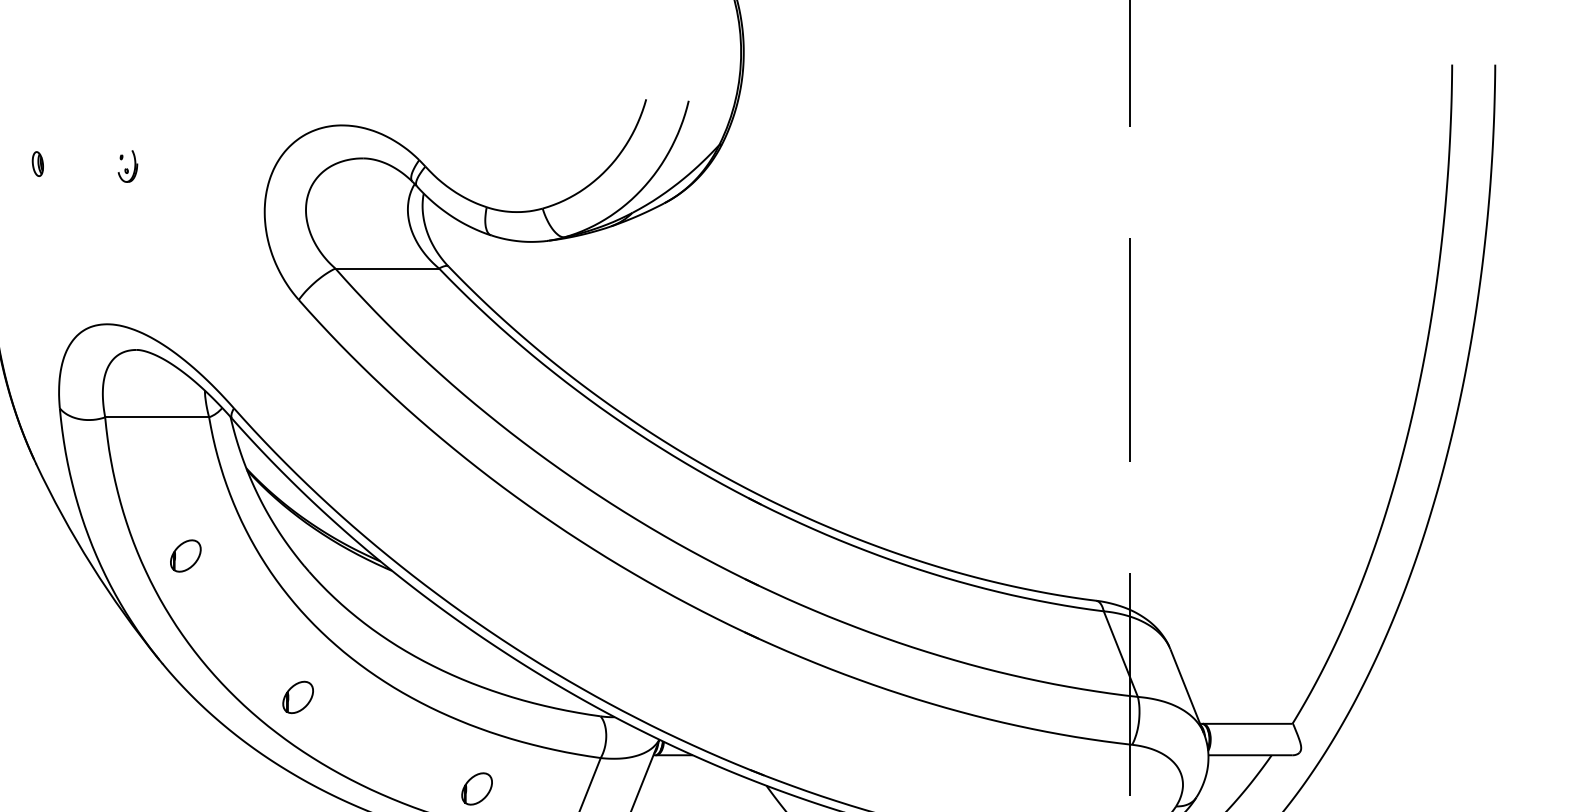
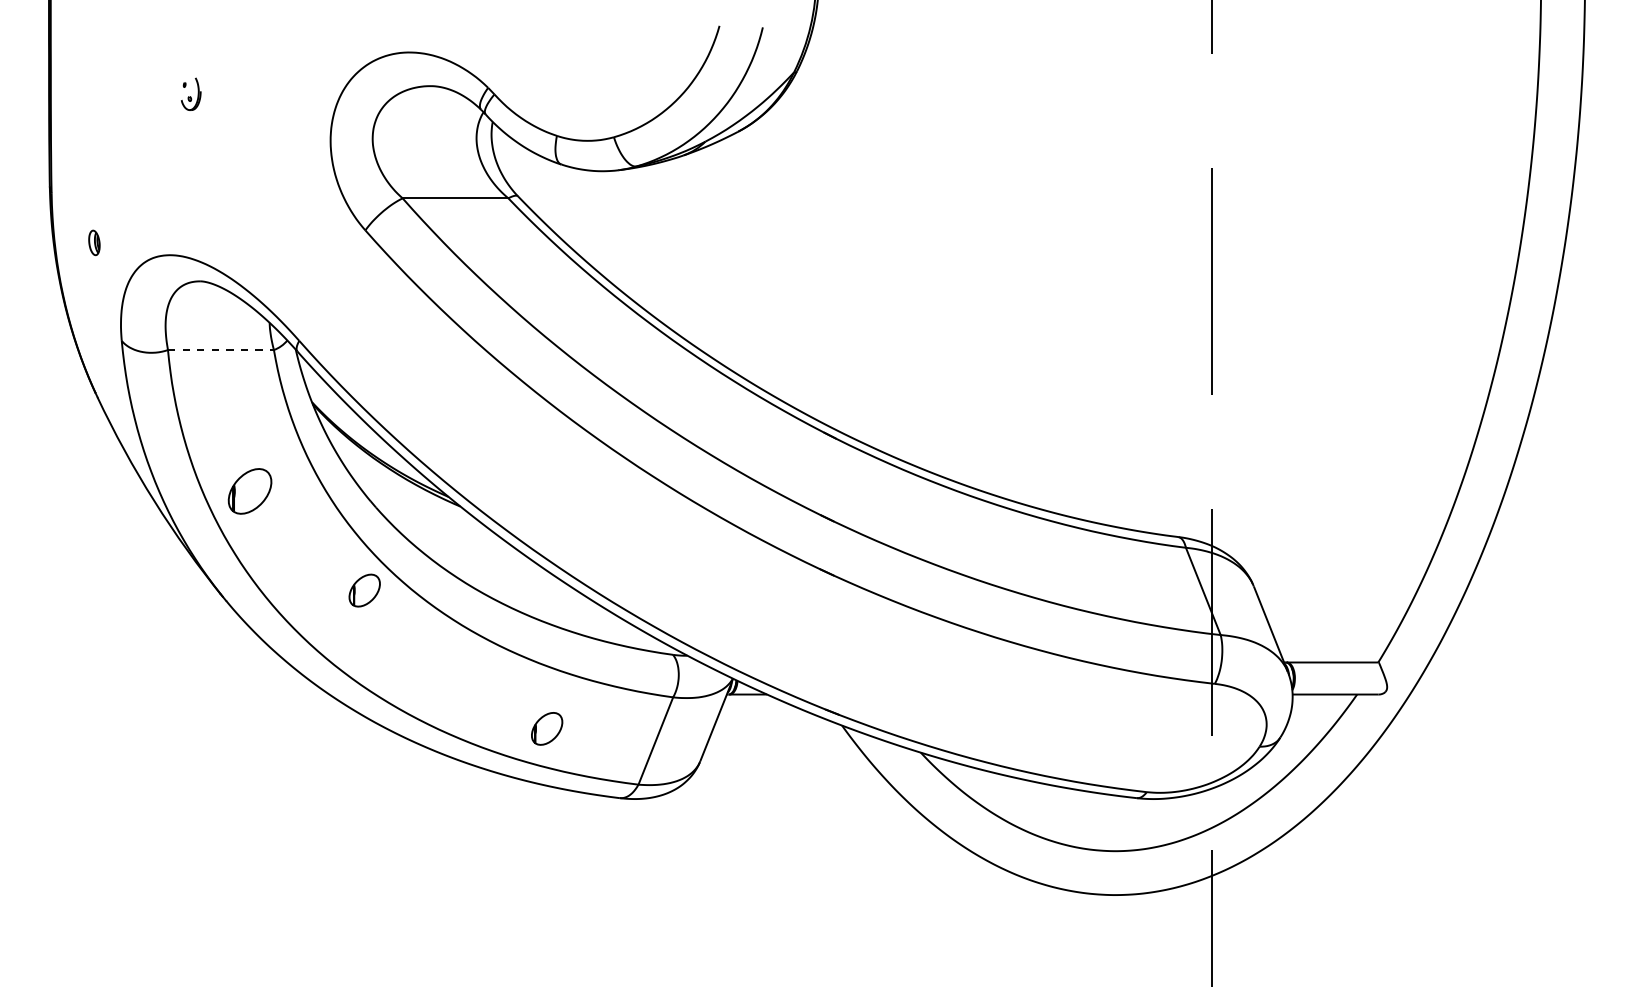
part: (37, 163) -> (94, 242), moved
line: (156, 417) -> (220, 350), solid -> dashed
part: (186, 556) -> (250, 491), size x1.4
part: (297, 697) -> (364, 590), moved

